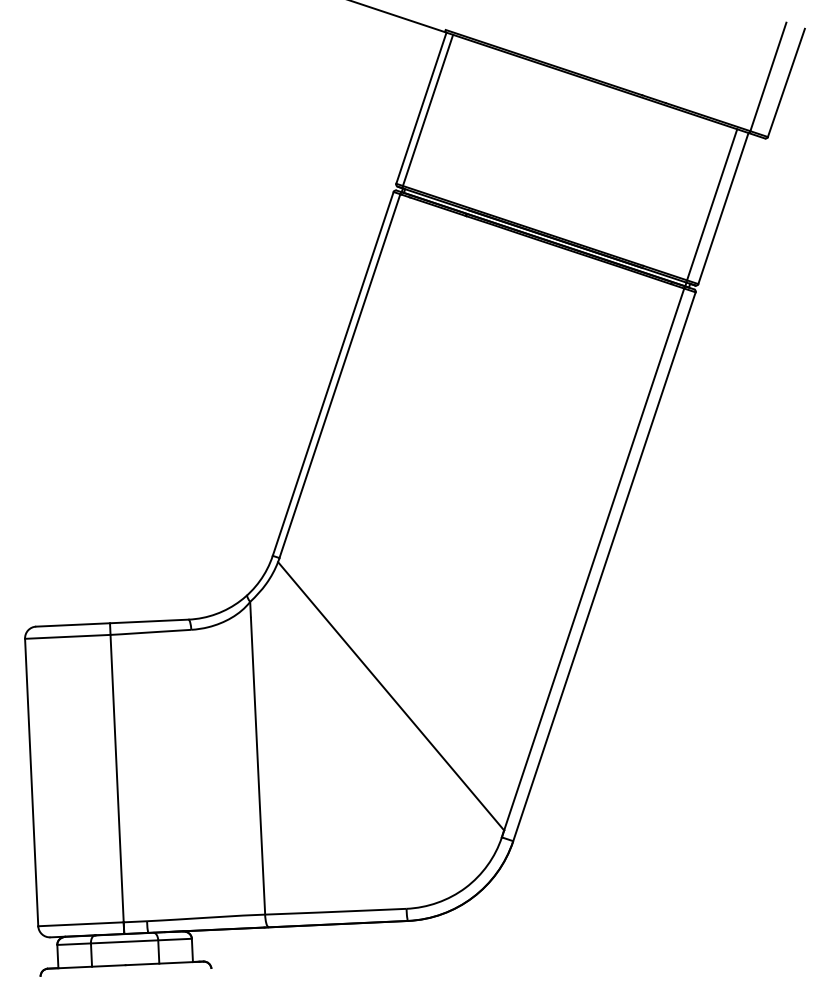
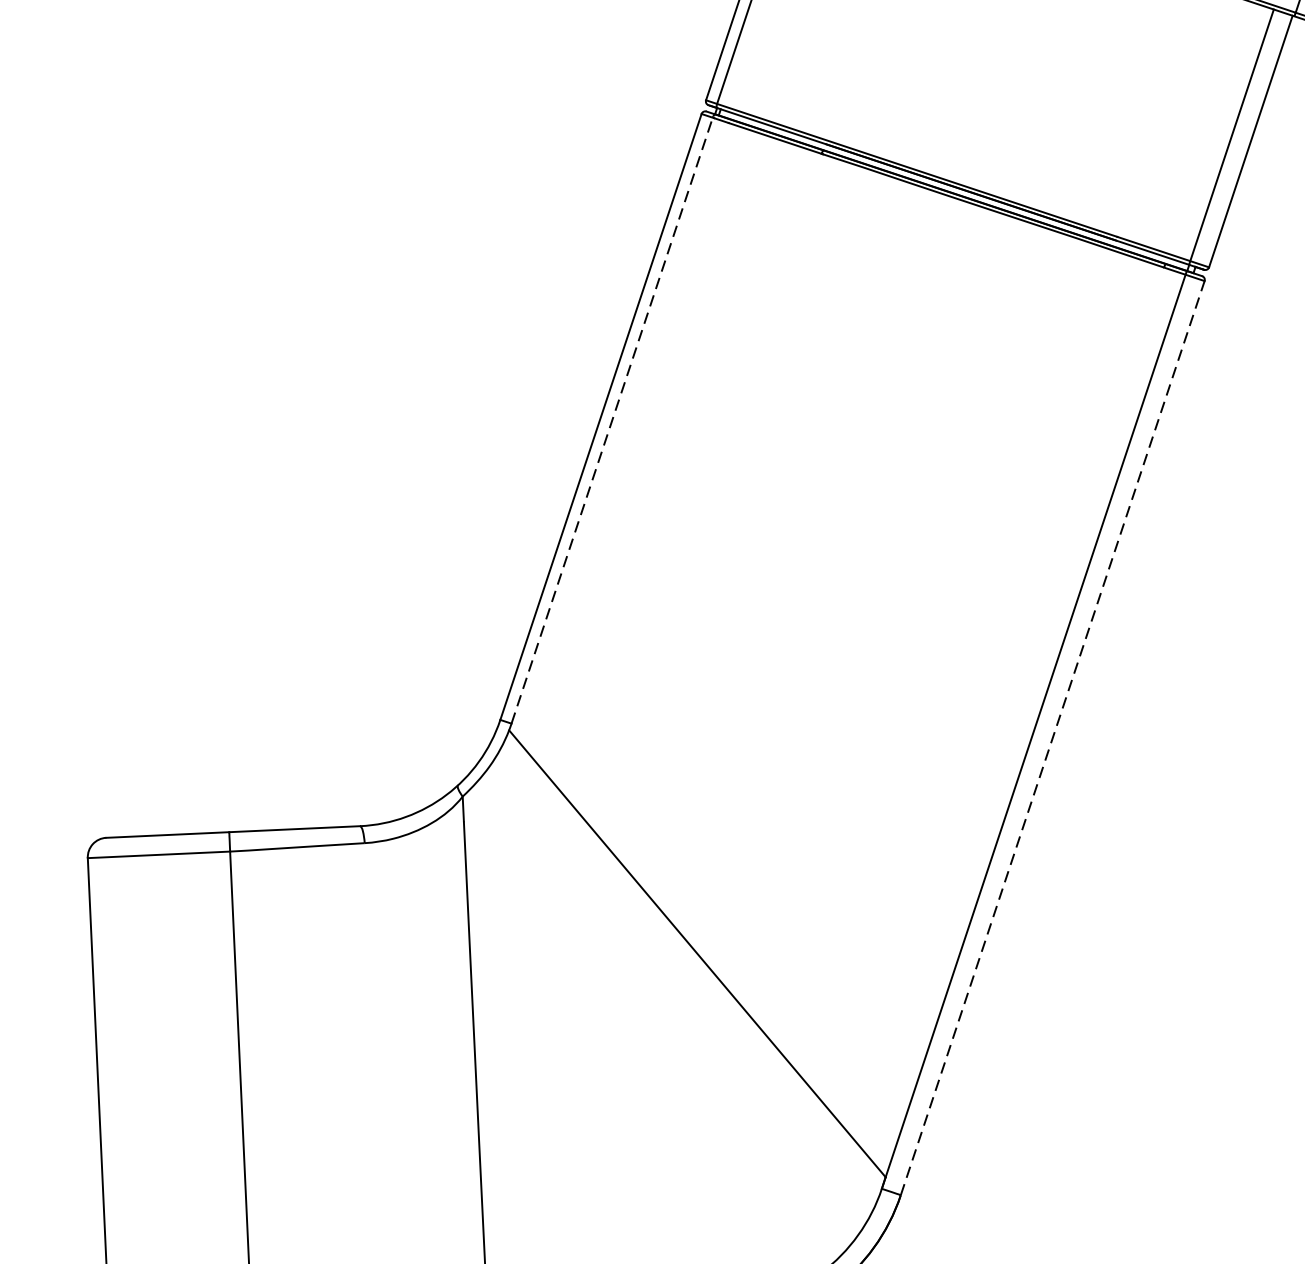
line: (339, 376) -> (611, 421), solid -> dashed
line: (604, 566) -> (1052, 737), solid -> dashed

